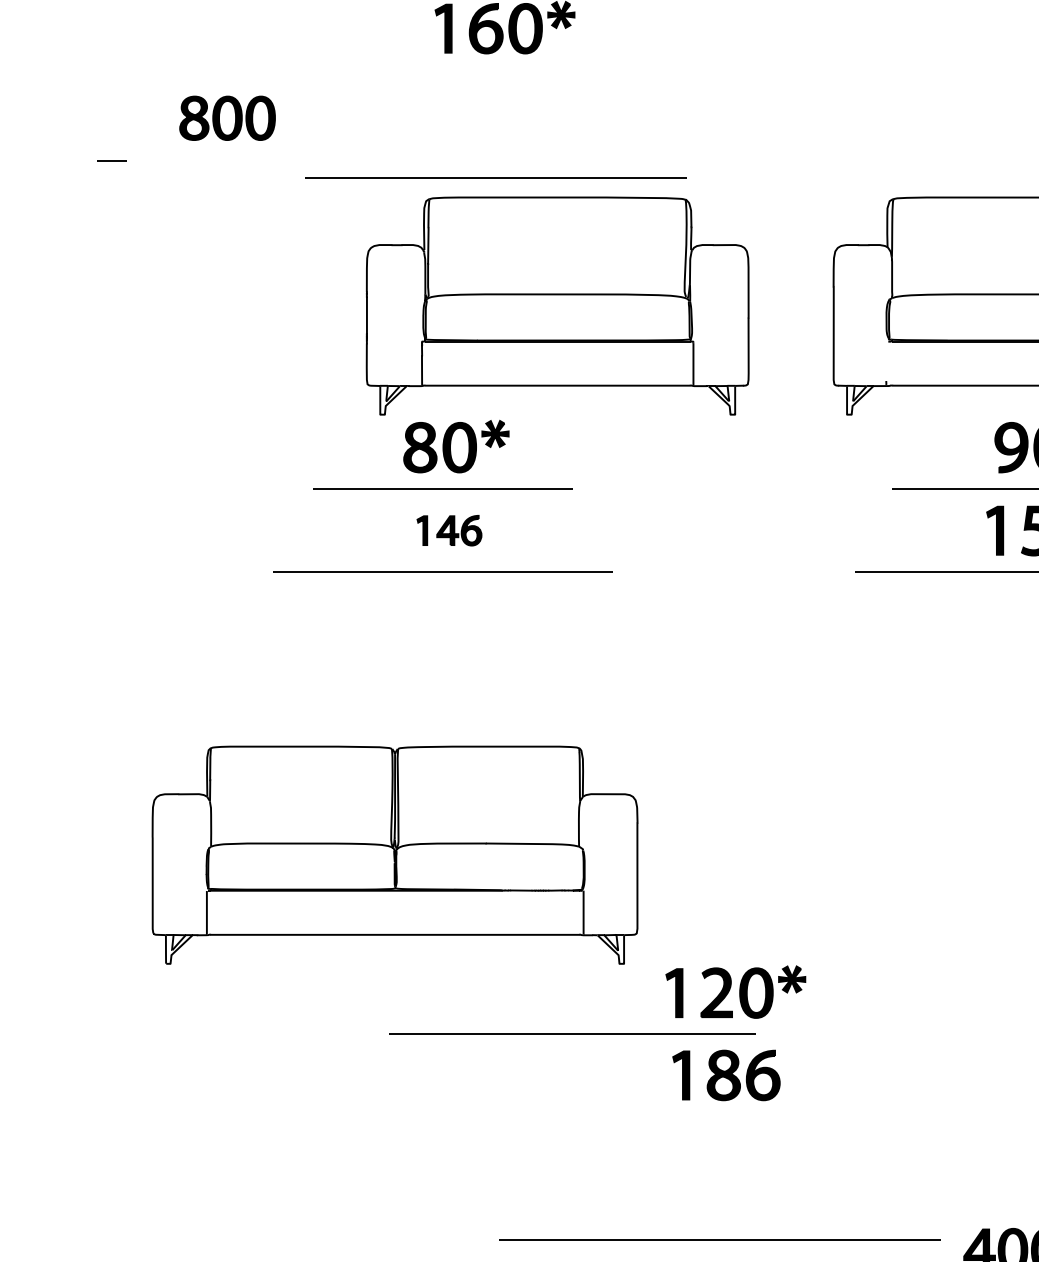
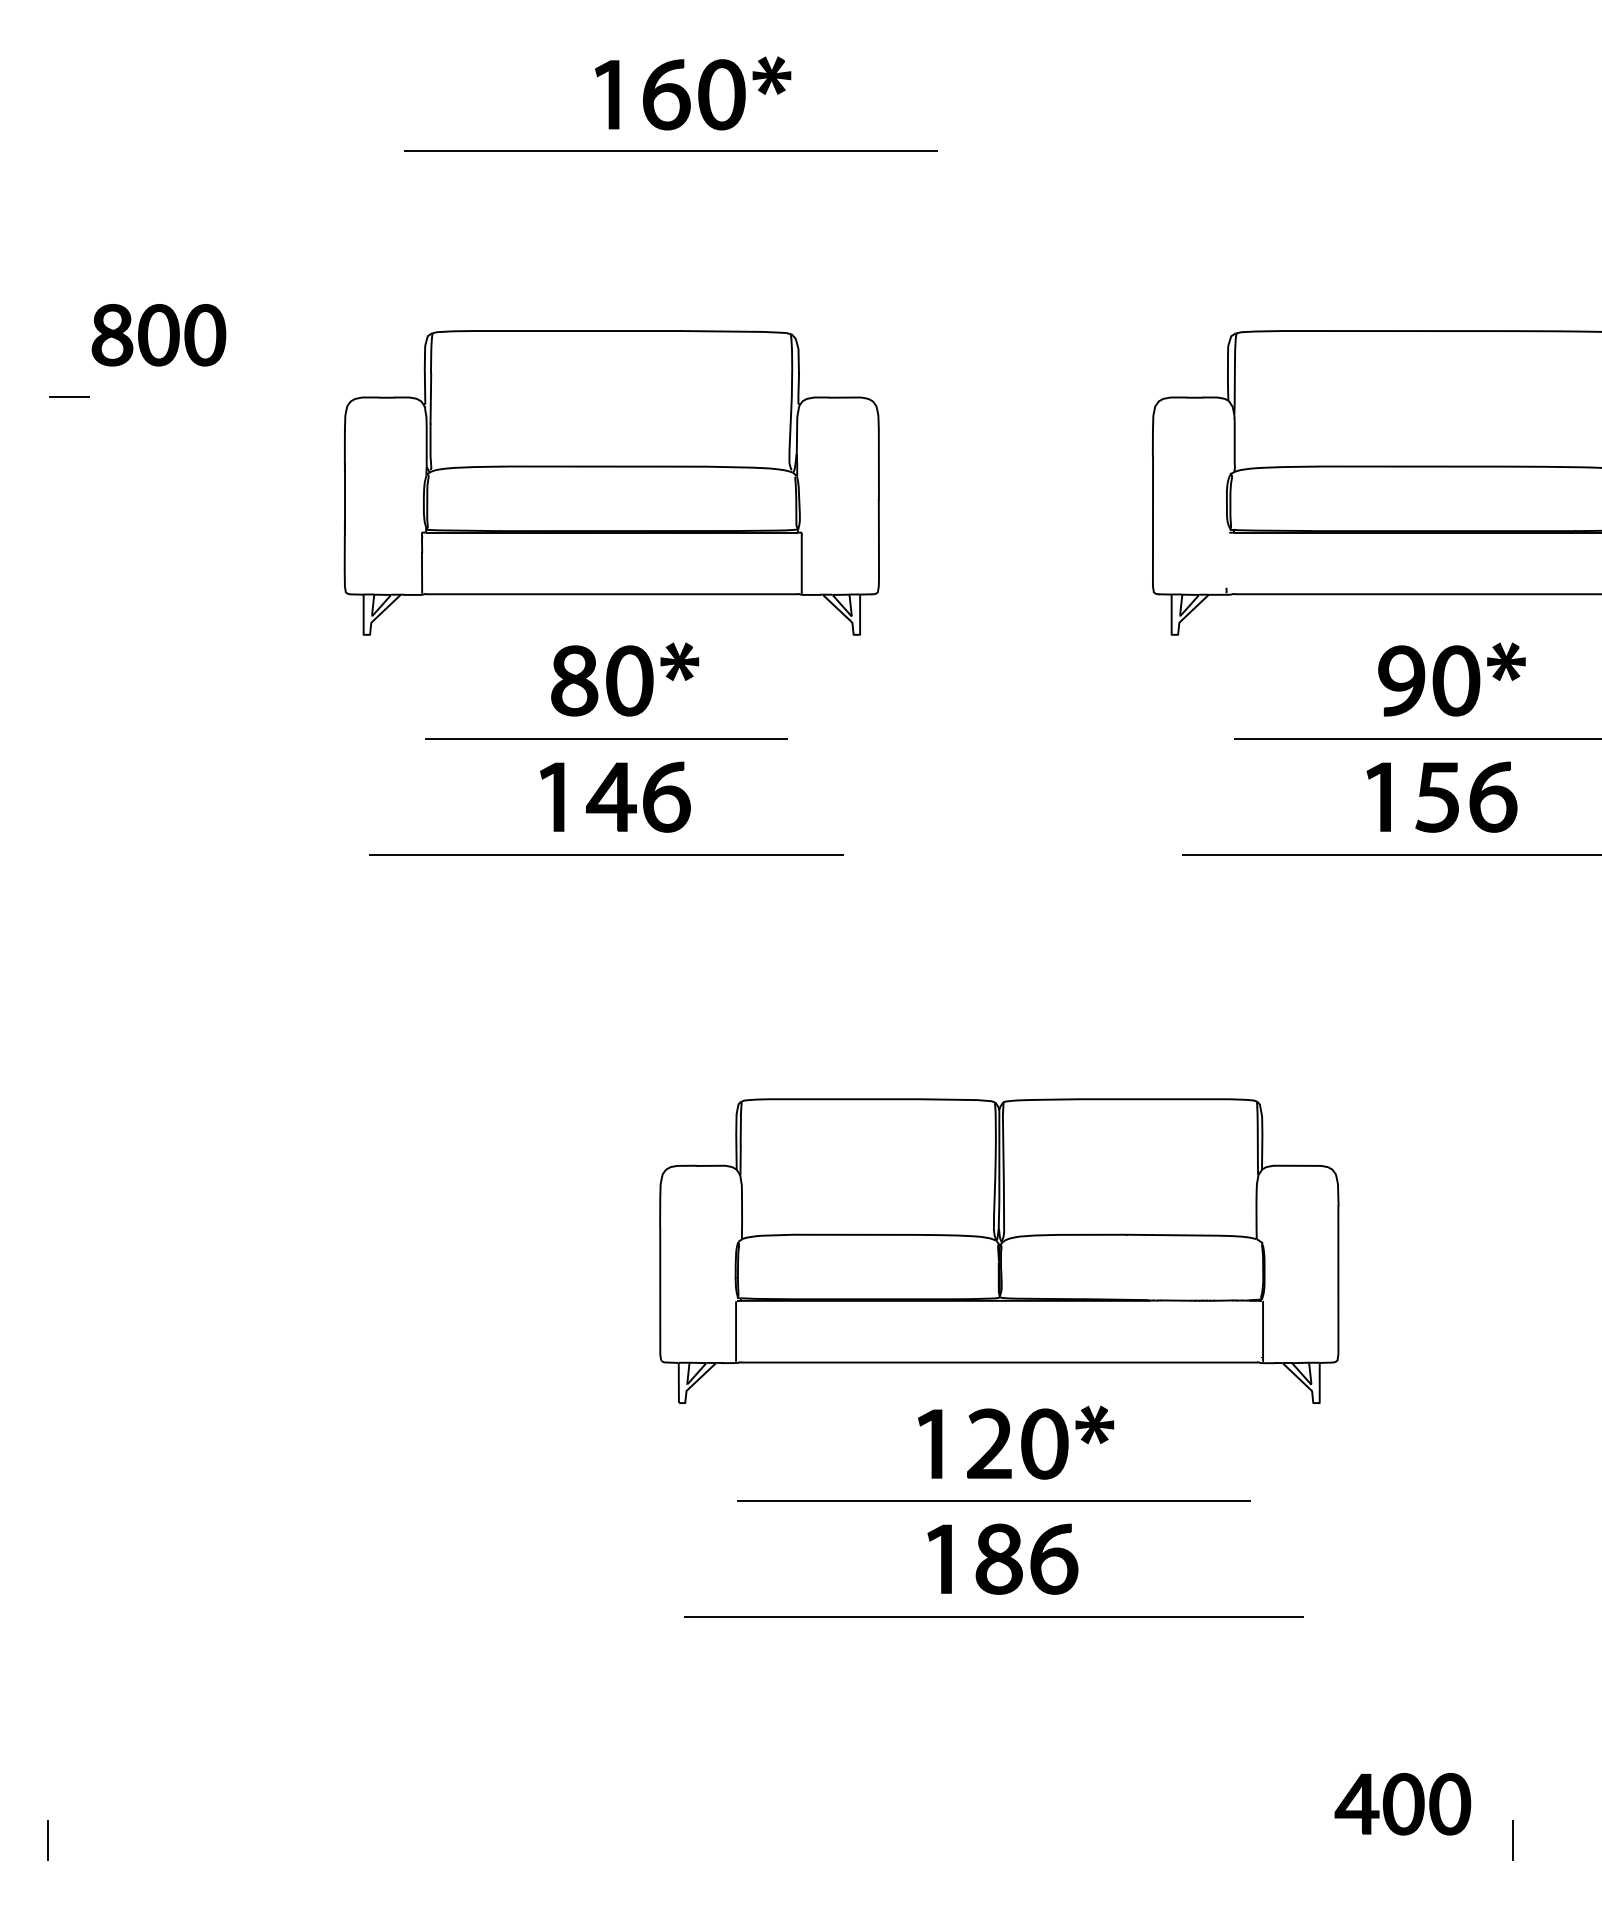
part: (227, 118) -> (158, 335), moved
line: (112, 160) -> (69, 396), moved
line: (495, 177) -> (670, 150), moved
part: (557, 305) -> (611, 482), moved
part: (449, 530) -> (615, 796), size x1.67
part: (395, 854) -> (999, 1250), moved
line: (572, 1033) -> (993, 1500), moved
line: (719, 1239) -> (993, 1616), moved

